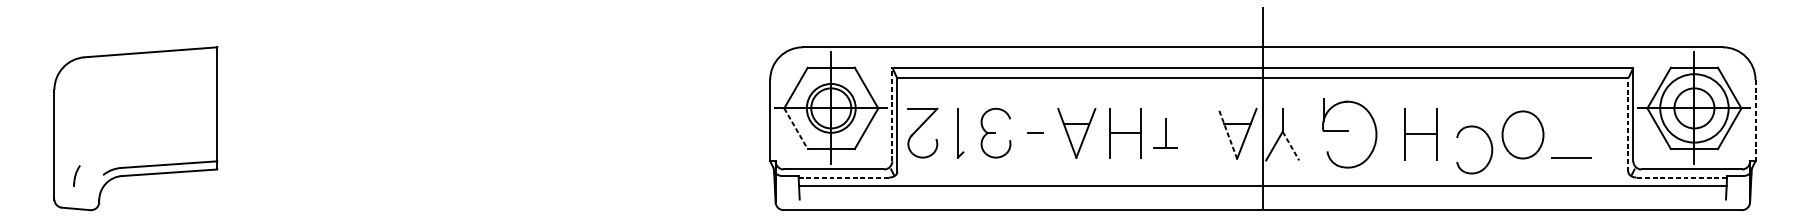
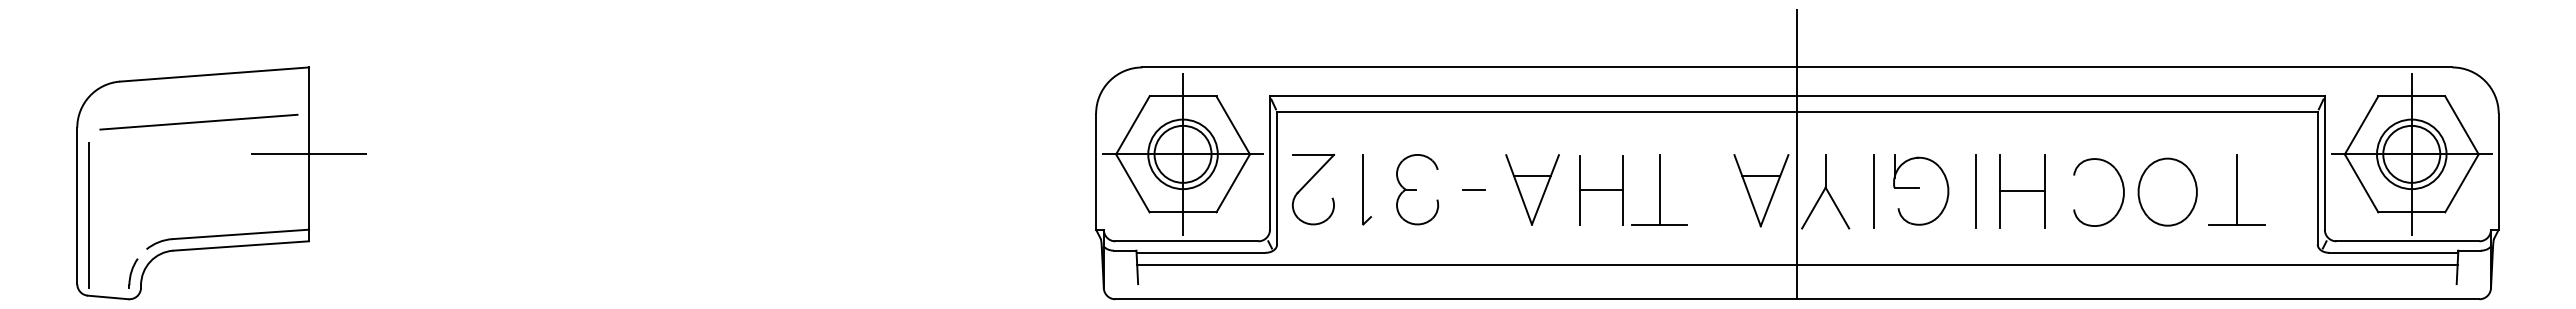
line: (139, 85) -> (198, 121), added
line: (217, 108) -> (309, 154), added
circle: (1694, 108) -> (2411, 154), size x0.71
line: (892, 114) -> (1269, 163), dashed -> solid
line: (1755, 120) -> (2498, 171), dashed -> solid
line: (1628, 124) -> (2317, 177), dashed -> solid
line: (796, 128) -> (1133, 183), dashed -> solid
part: (1165, 133) -> (1659, 189), size x1.67
line: (1227, 133) -> (1747, 190), dashed -> solid
line: (1317, 133) -> (1874, 190), added
part: (1350, 133) -> (1921, 189), size x0.71
line: (1387, 133) -> (1975, 190), added
line: (1571, 133) -> (2236, 189), added
line: (1291, 146) -> (1837, 208), dashed -> solid
part: (1491, 147) -> (2122, 188), moved
line: (62, 151) -> (88, 215), added
part: (77, 175) -> (133, 273), moved
line: (844, 177) -> (1201, 252), dashed -> solid
line: (1681, 177) -> (2393, 252), dashed -> solid

